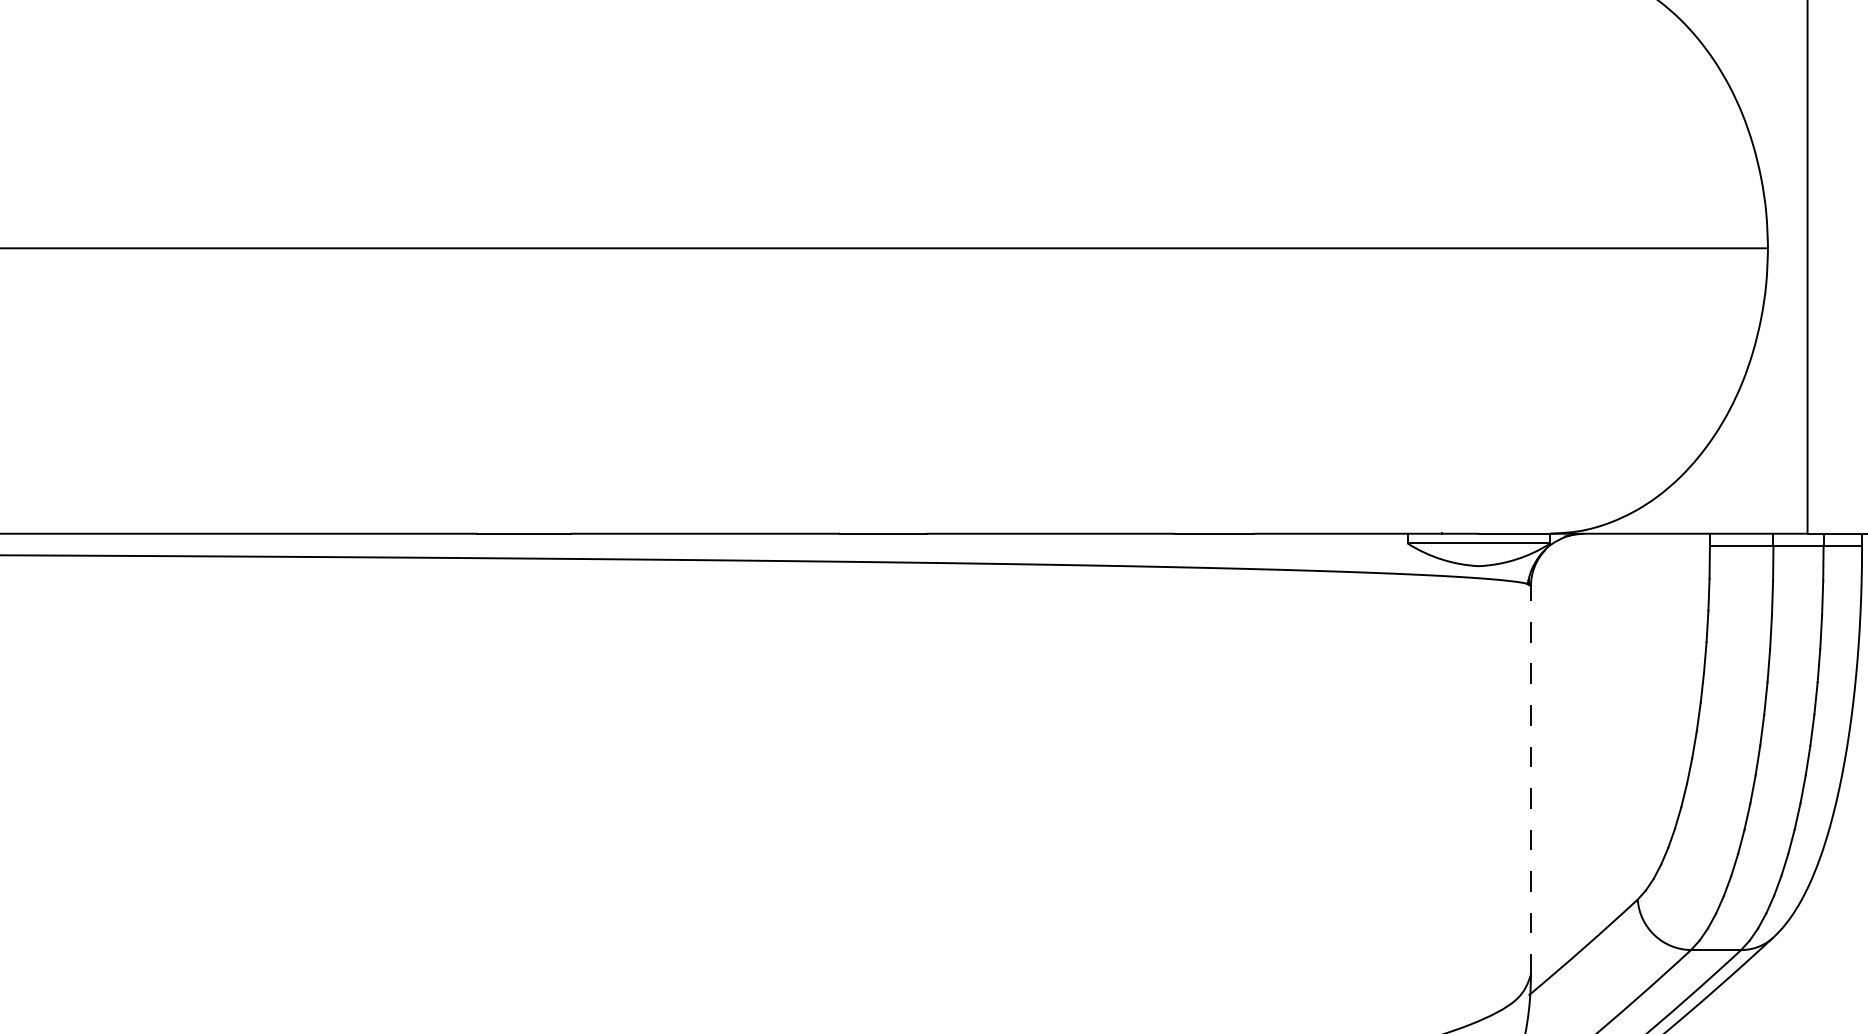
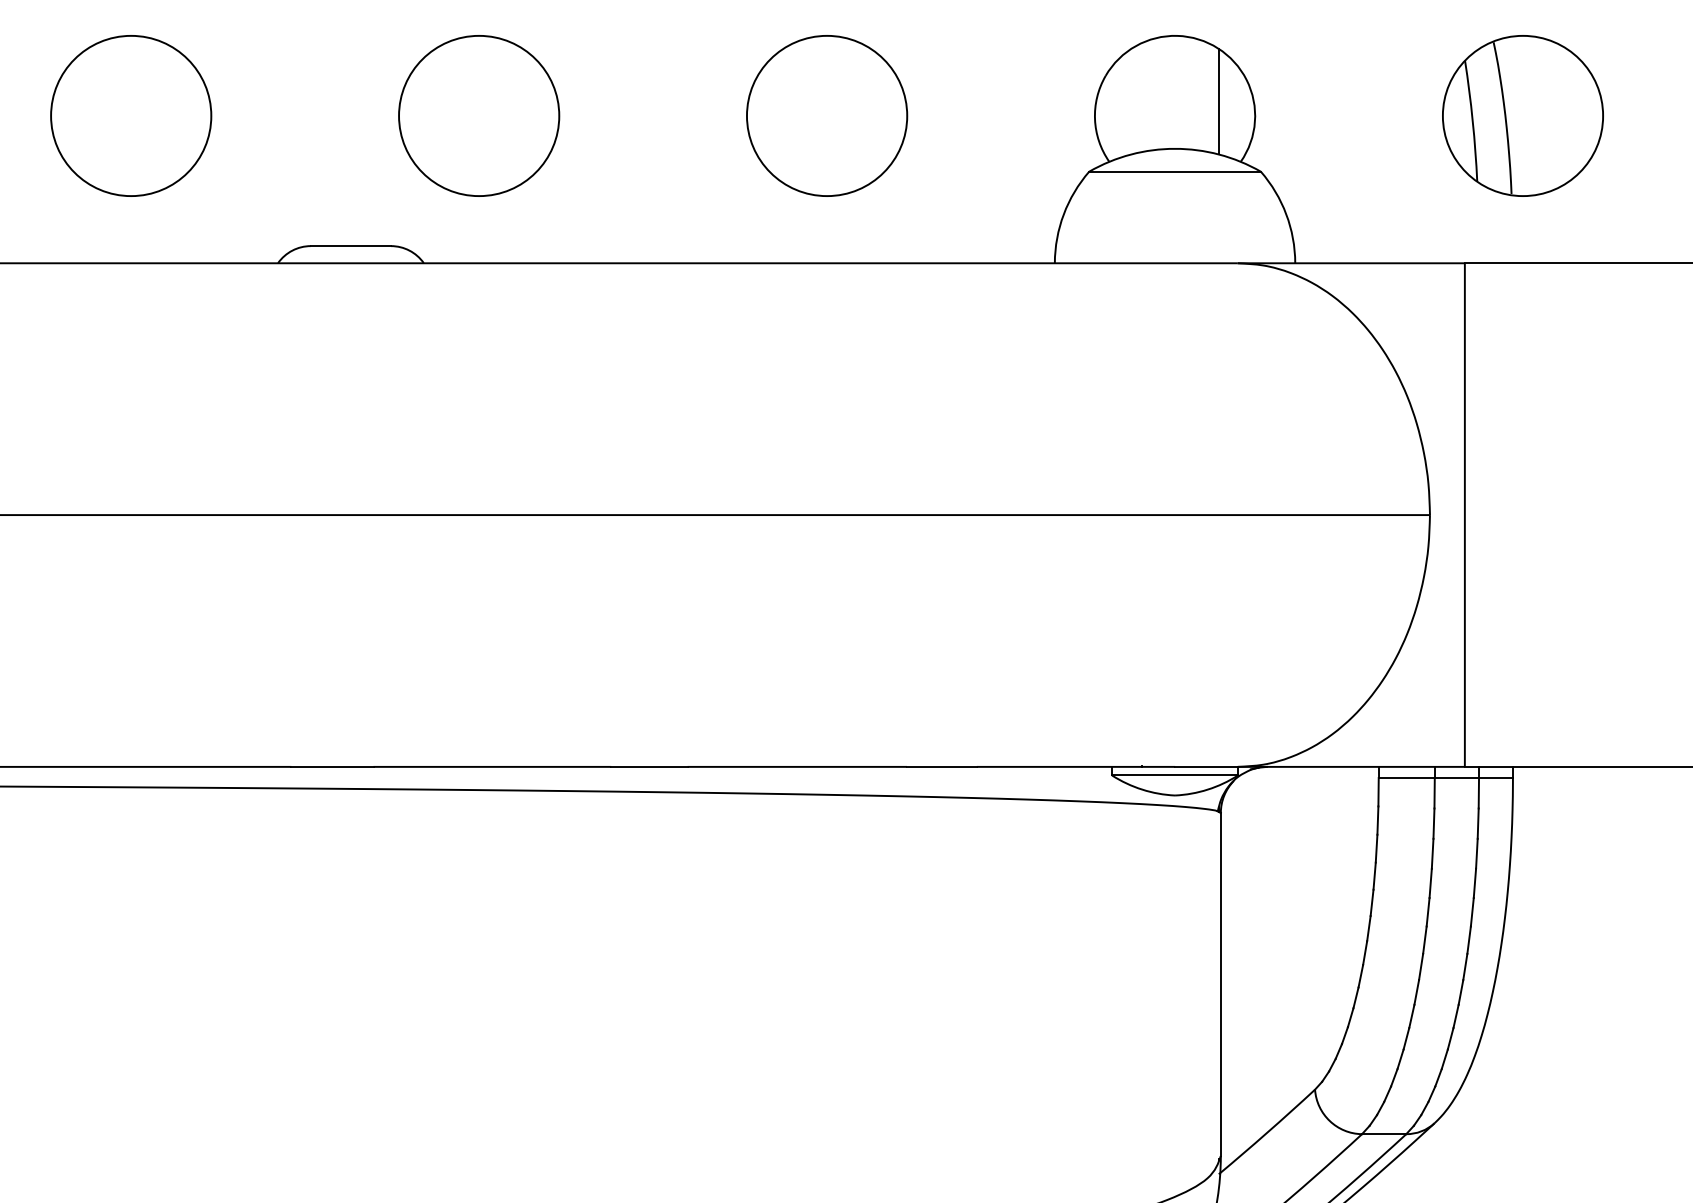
line: (1530, 780) -> (1220, 984), dashed -> solid

